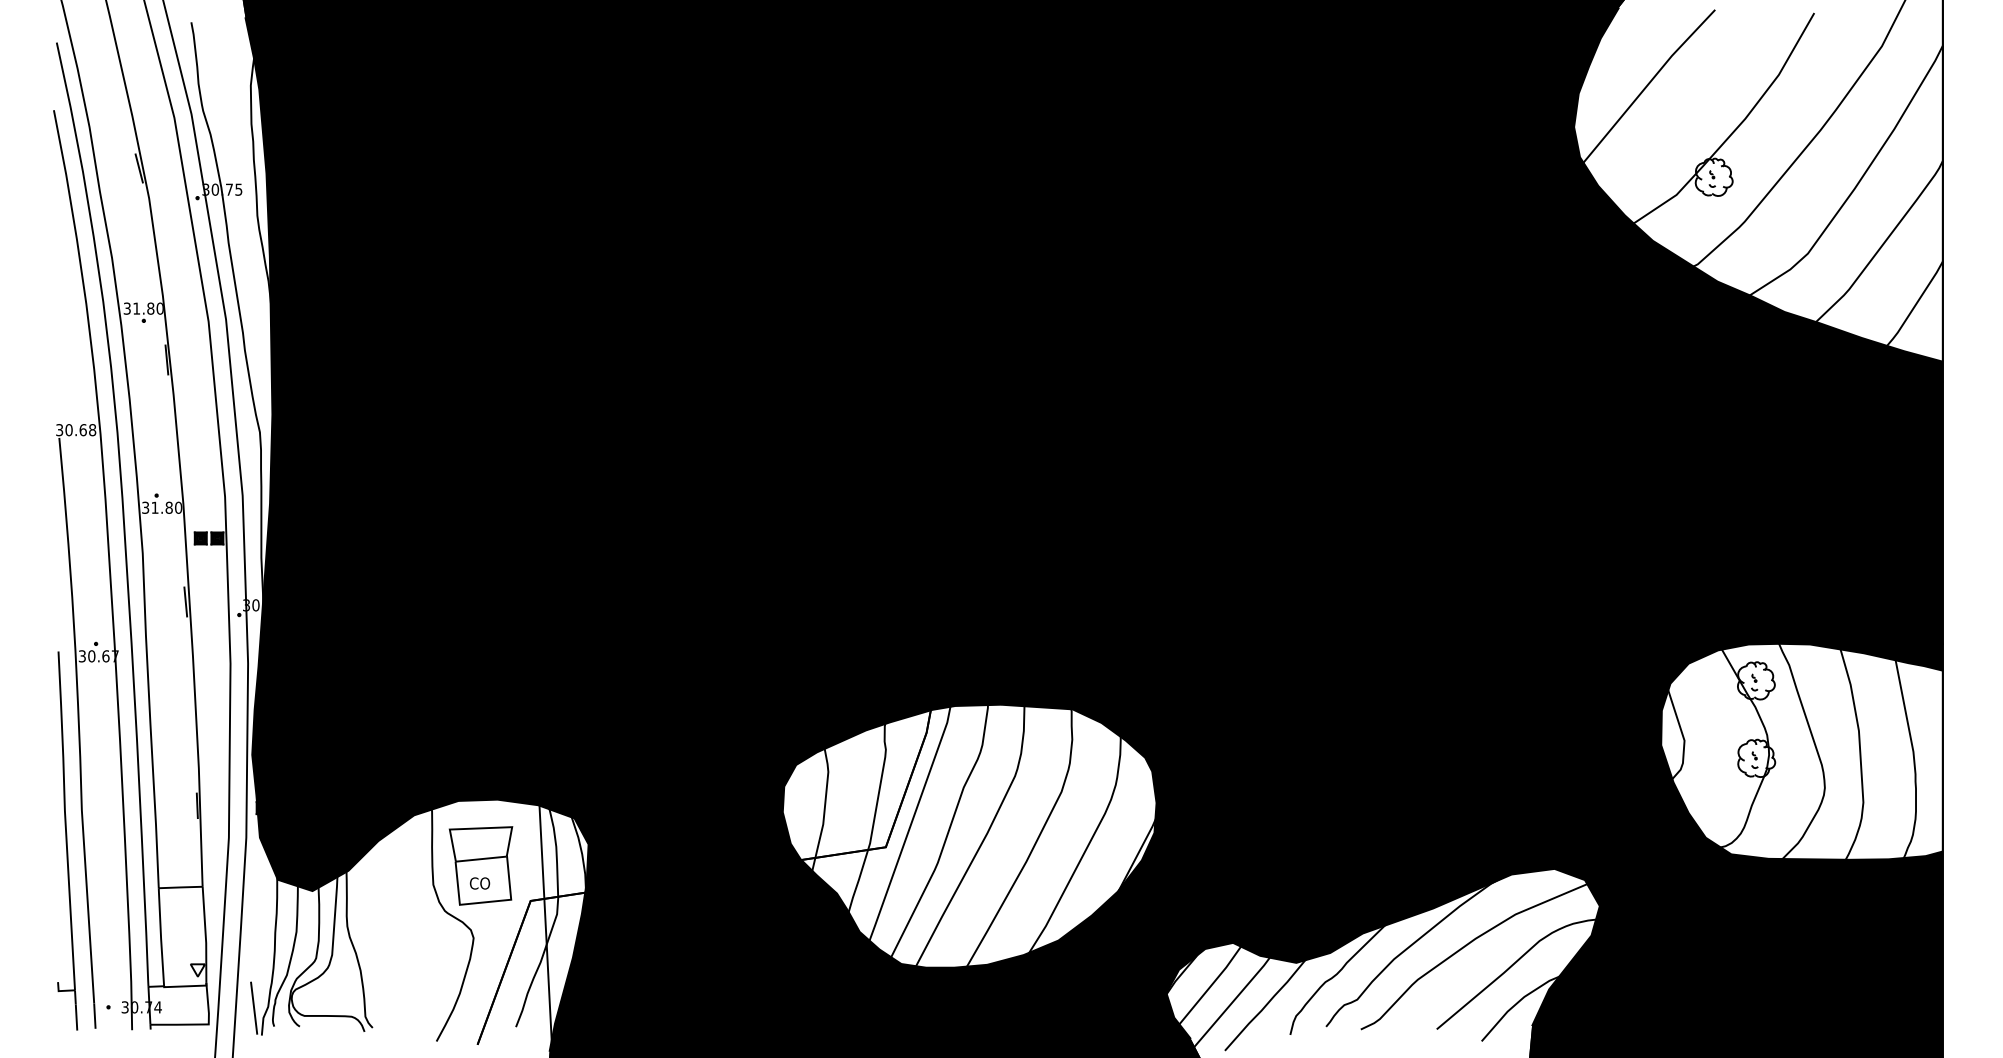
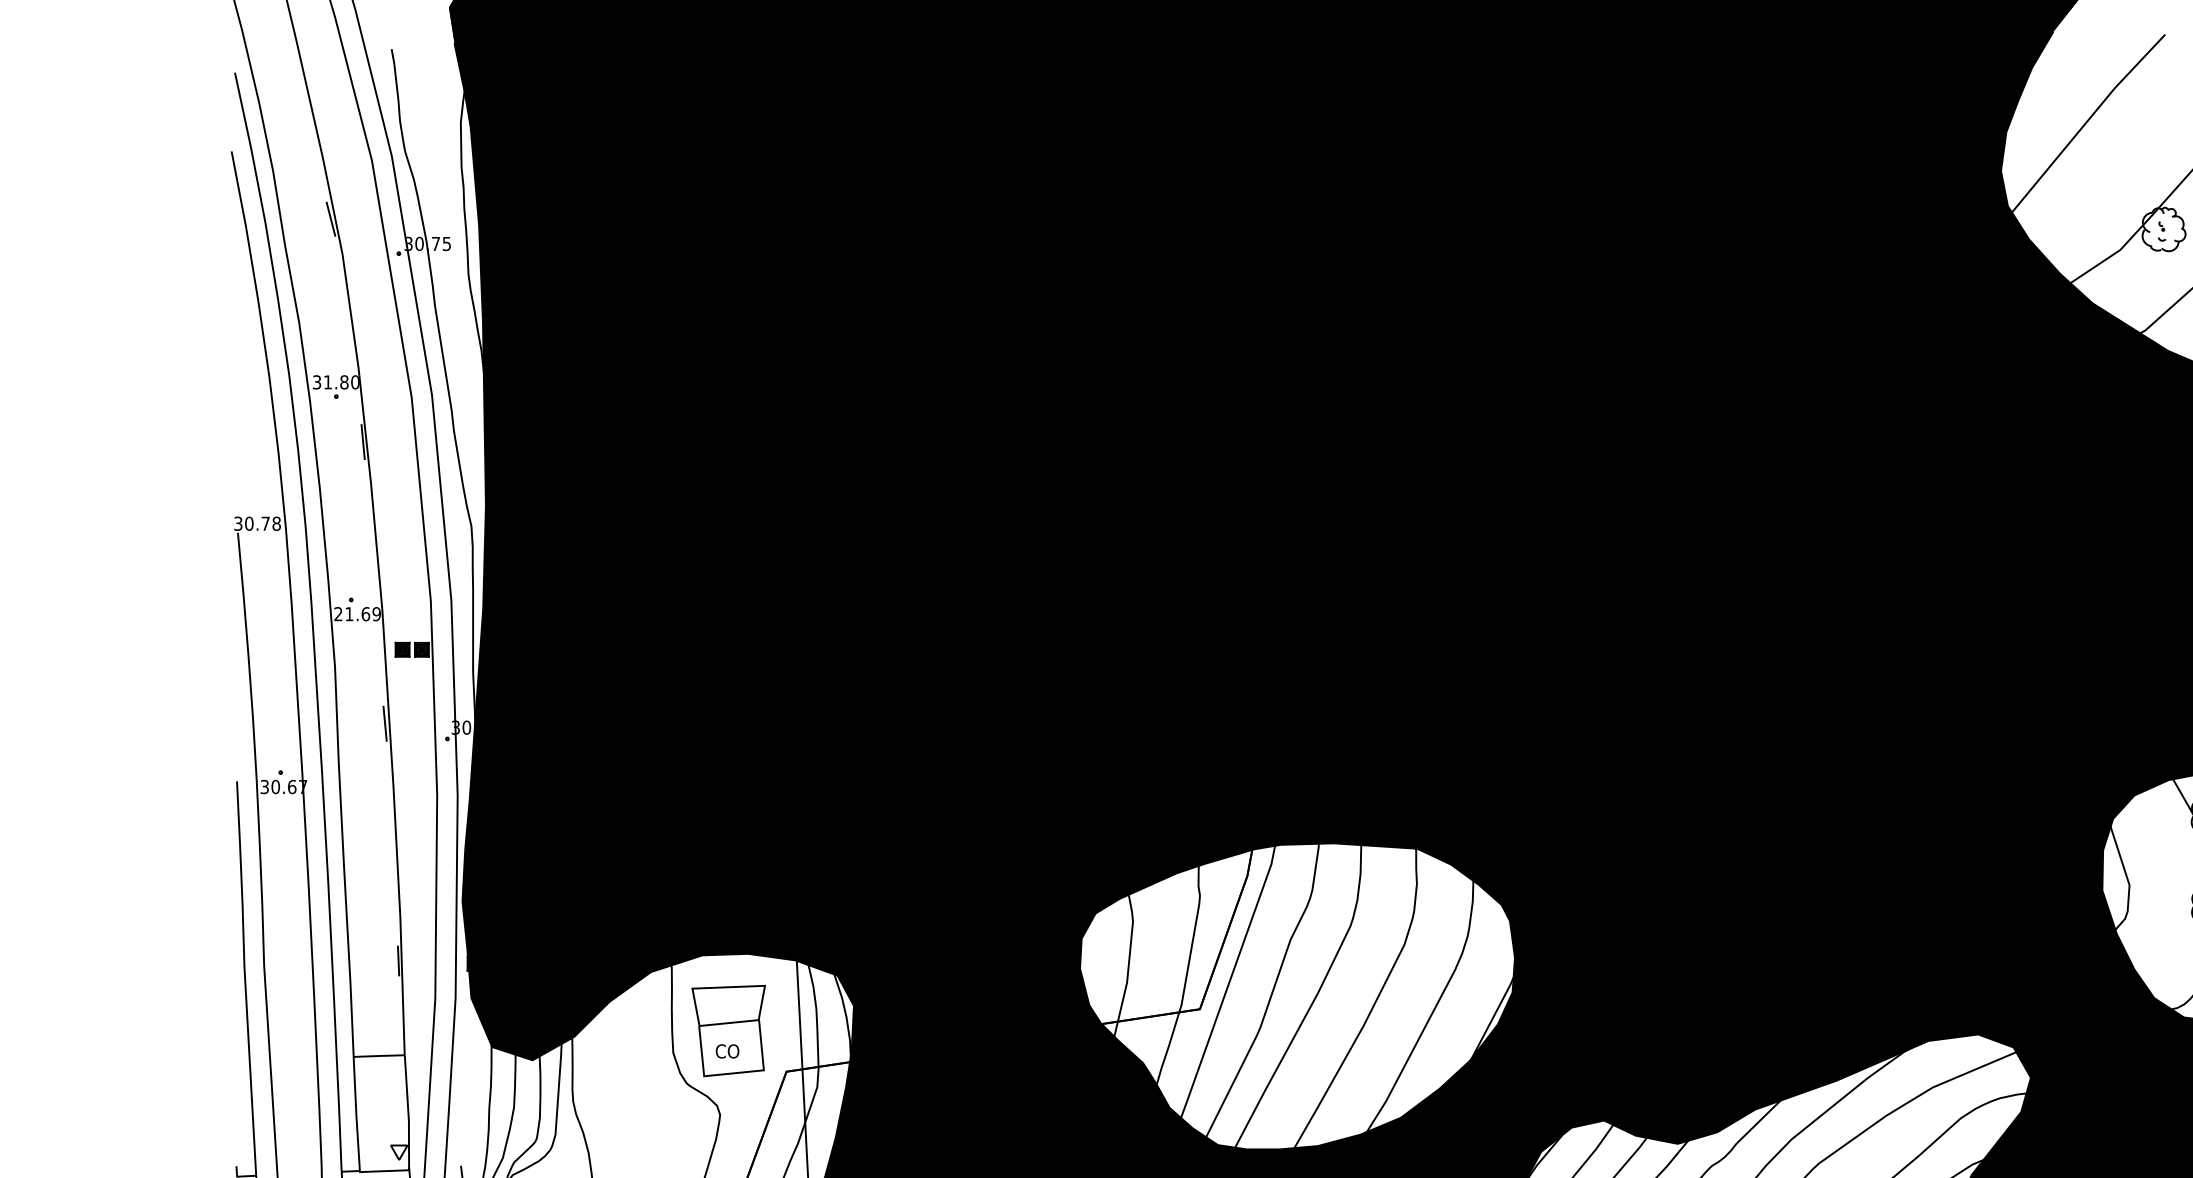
text: (82, 430) -> (264, 524), 30.68 -> 30.78
text: (161, 507) -> (356, 613), 31.80 -> 21.69

